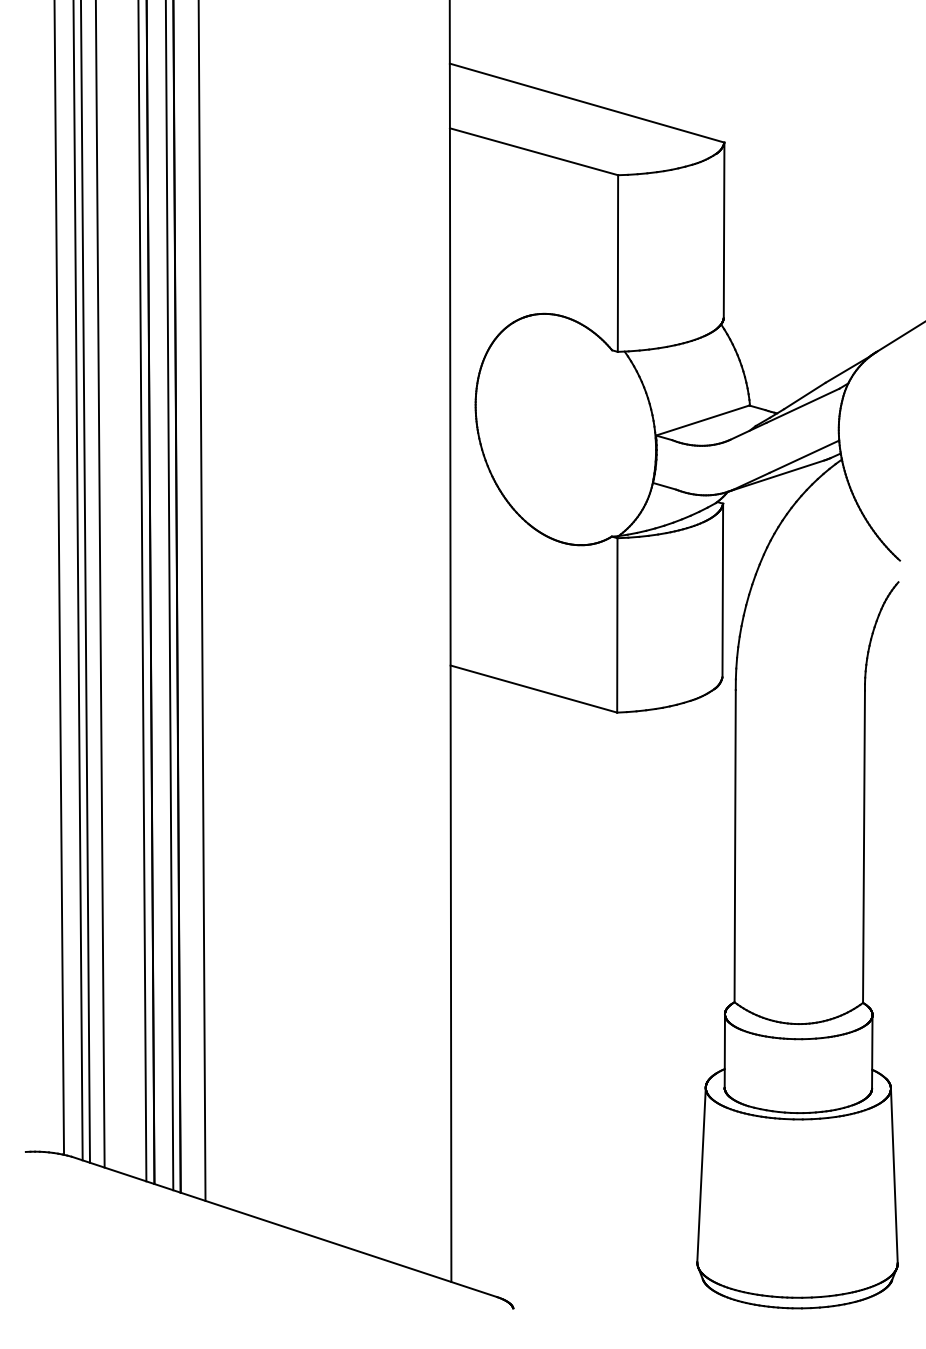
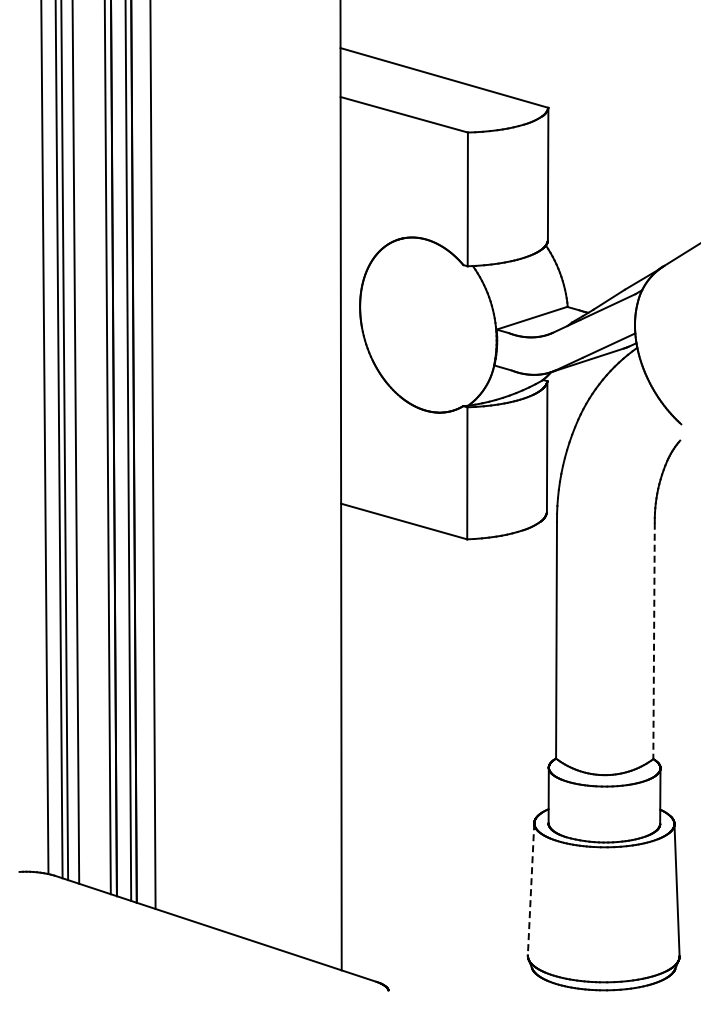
line: (864, 847) -> (654, 641), solid -> dashed
line: (702, 1175) -> (531, 889), solid -> dashed

